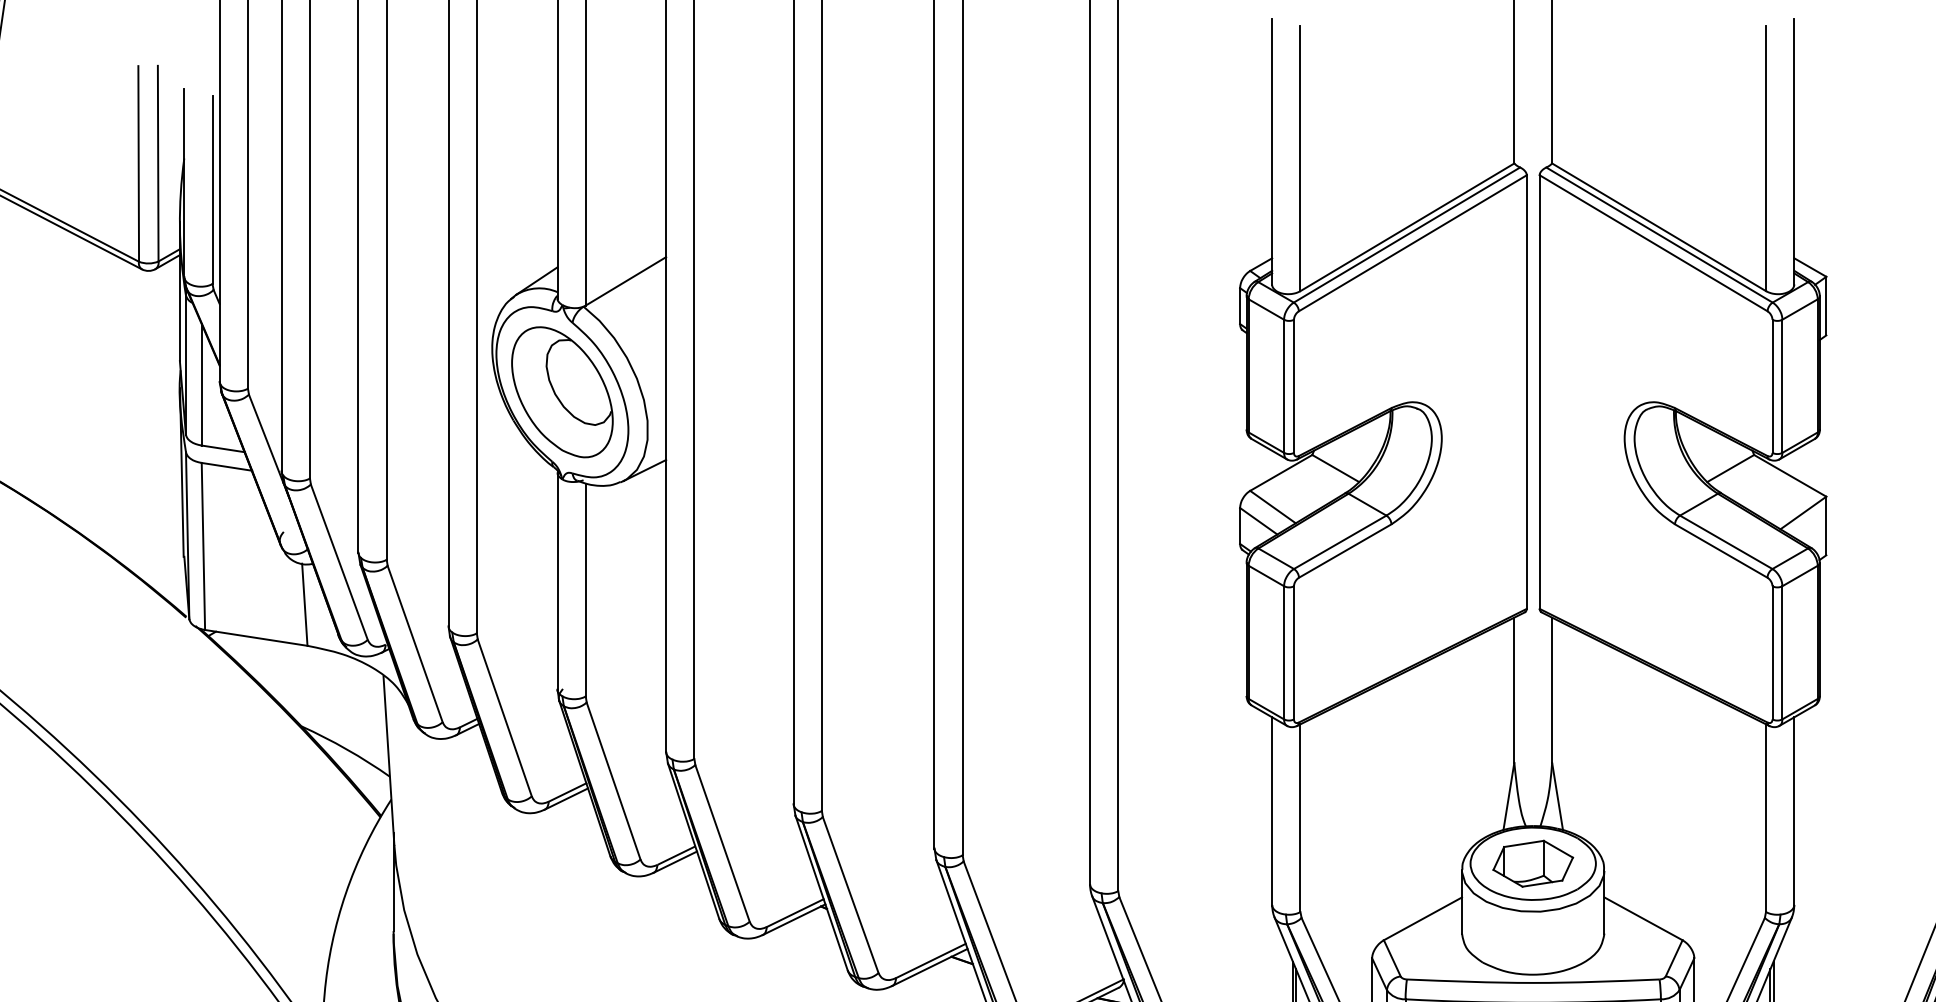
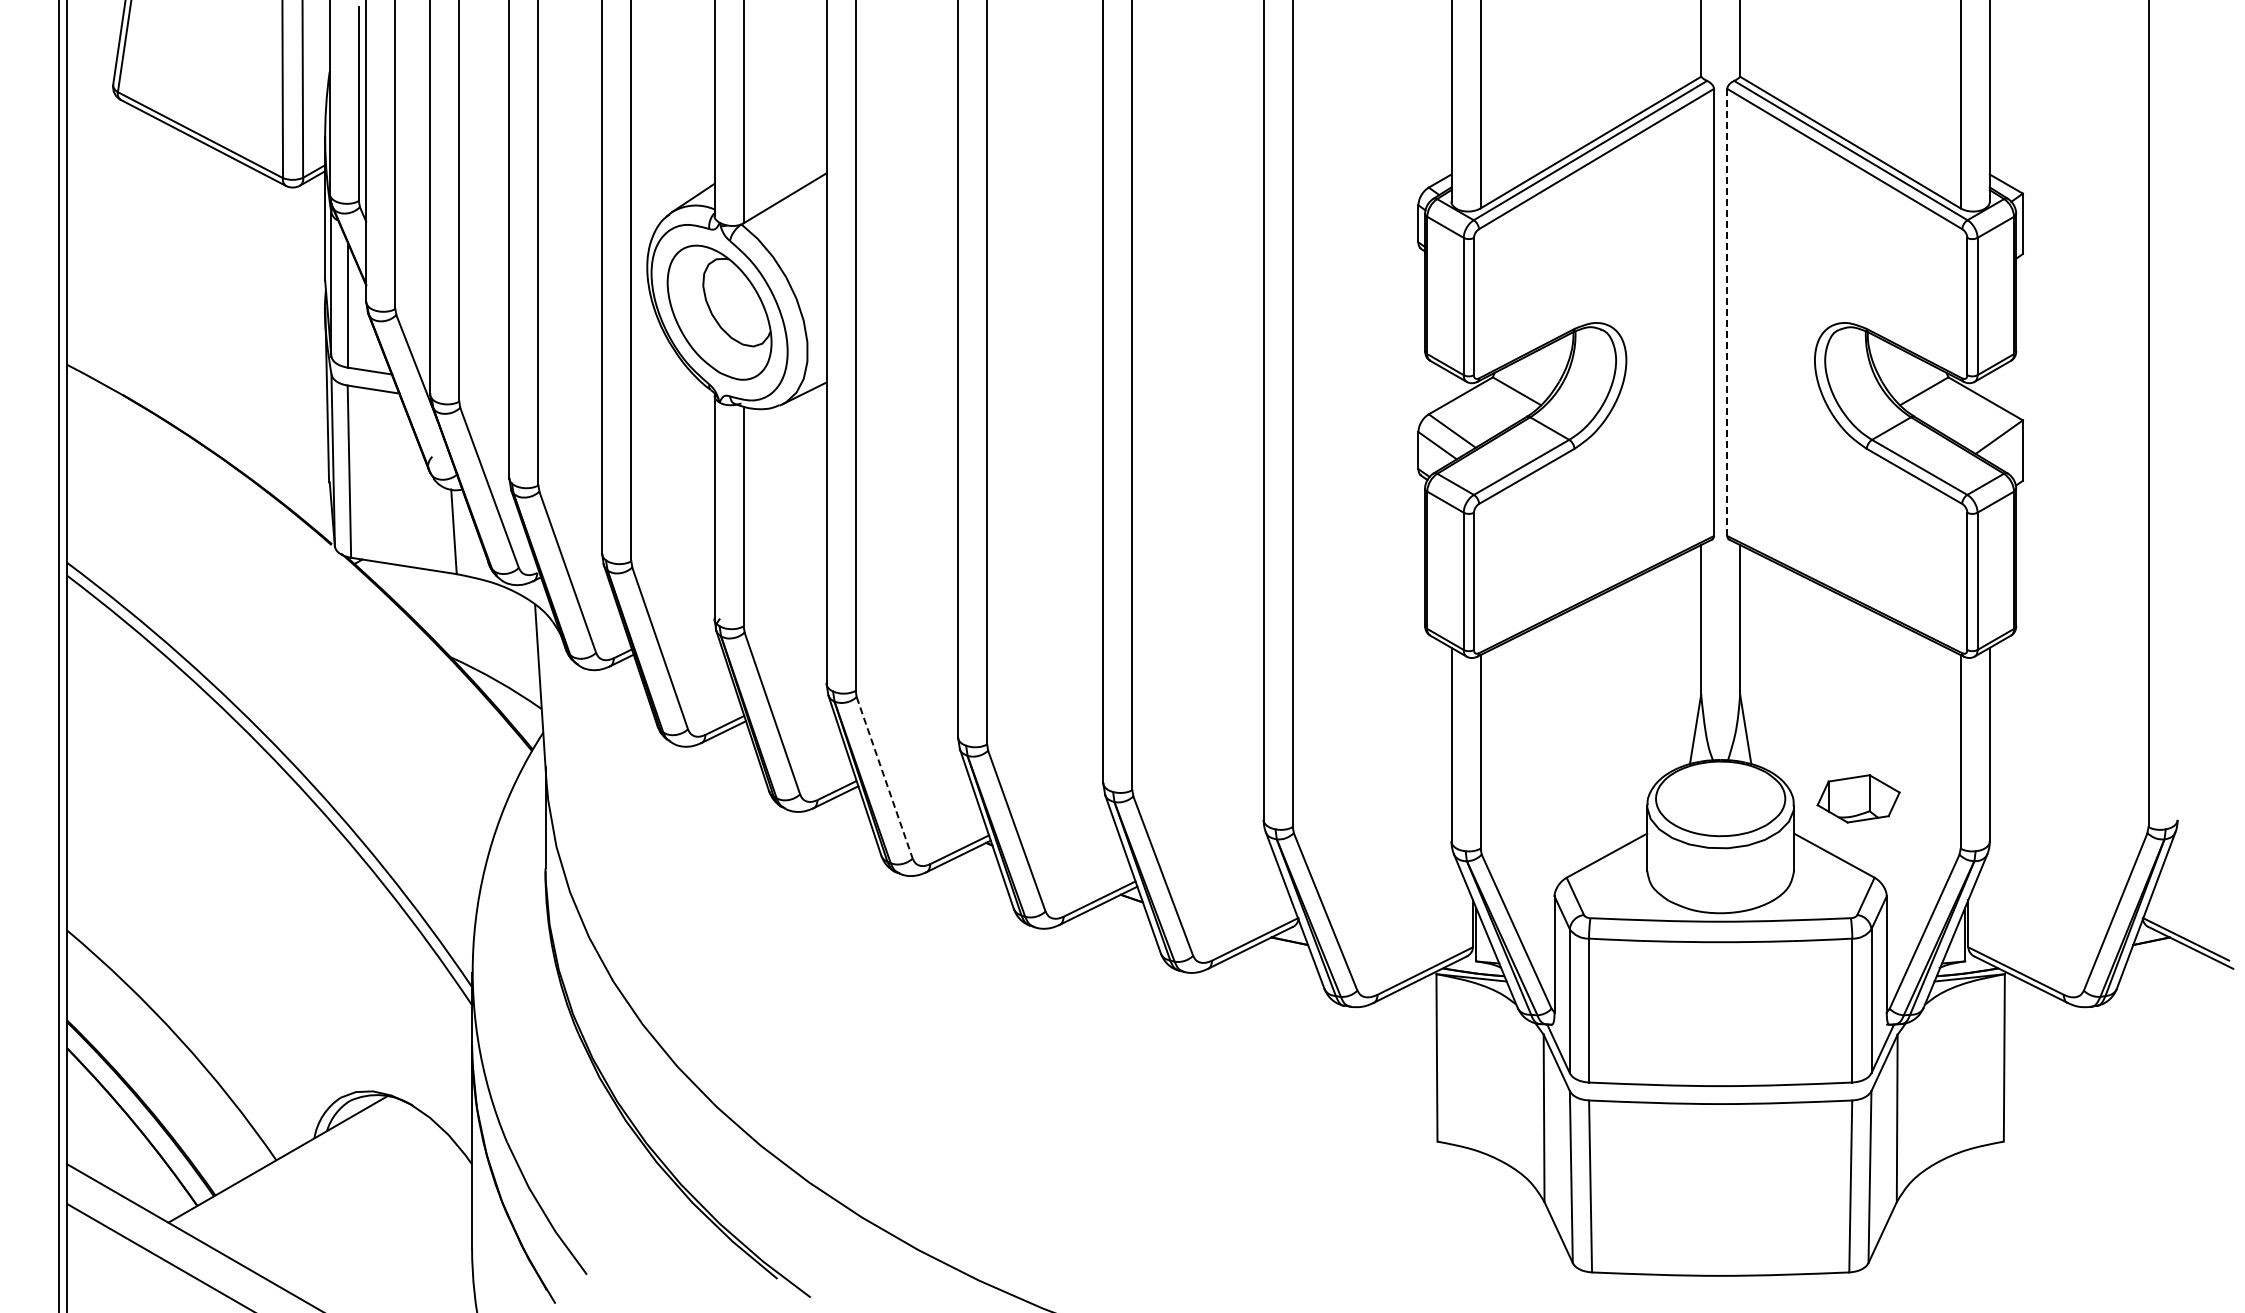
line: (1539, 392) -> (1727, 312), solid -> dashed
line: (722, 844) -> (884, 778), solid -> dashed
part: (1533, 863) -> (1858, 798), moved

